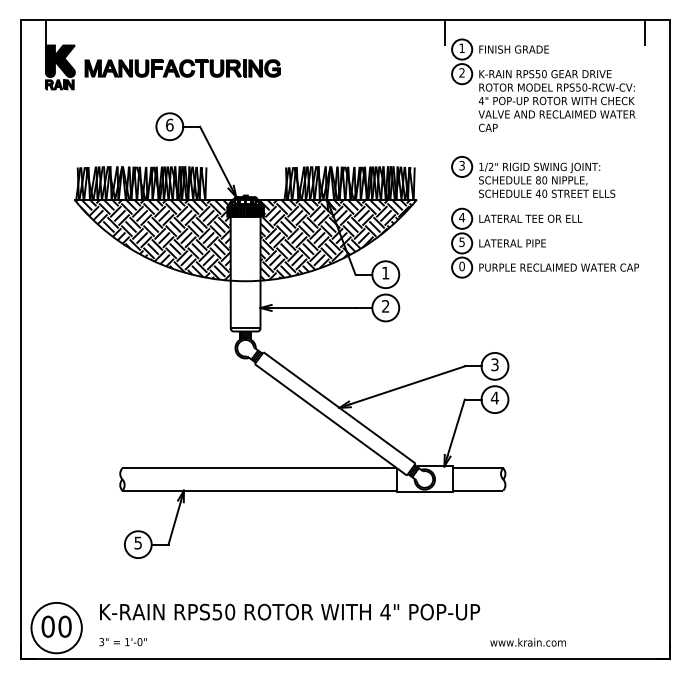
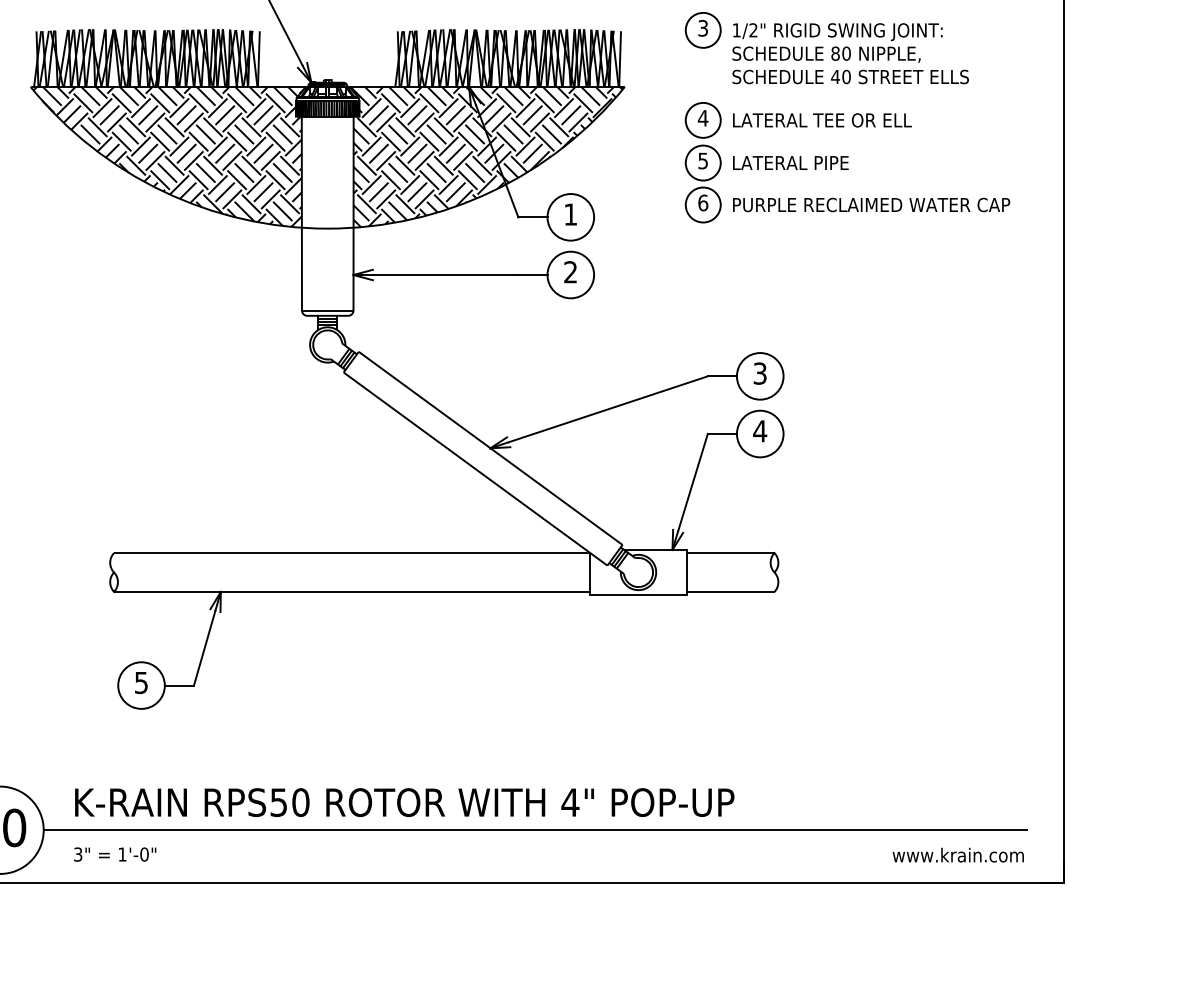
text: (461, 265) -> (702, 201), 0 -> 6
line: (364, 628) -> (533, 830), added
text: (527, 642) -> (957, 855), moved

